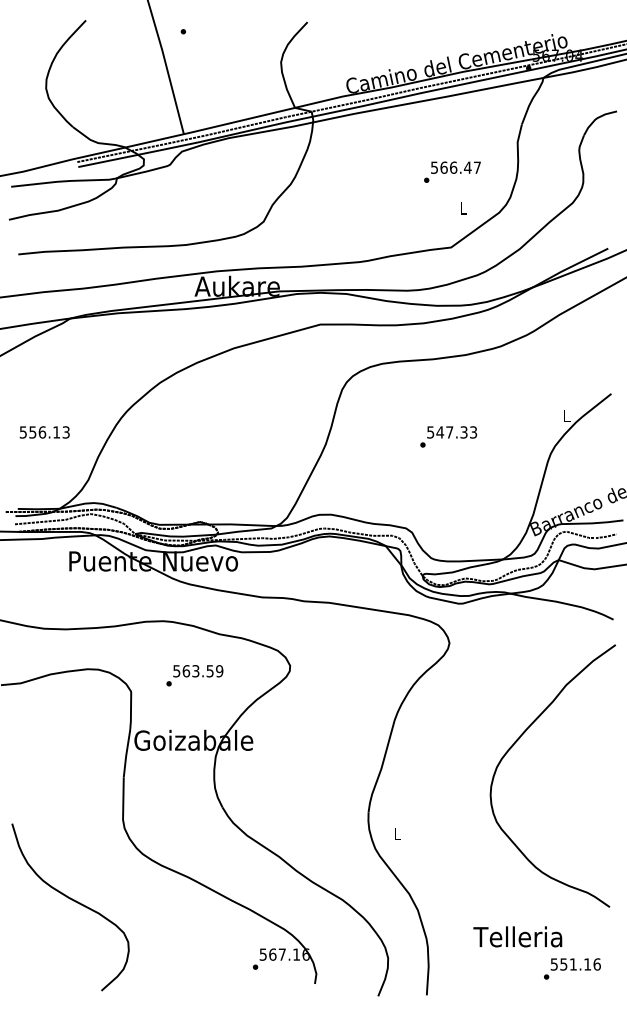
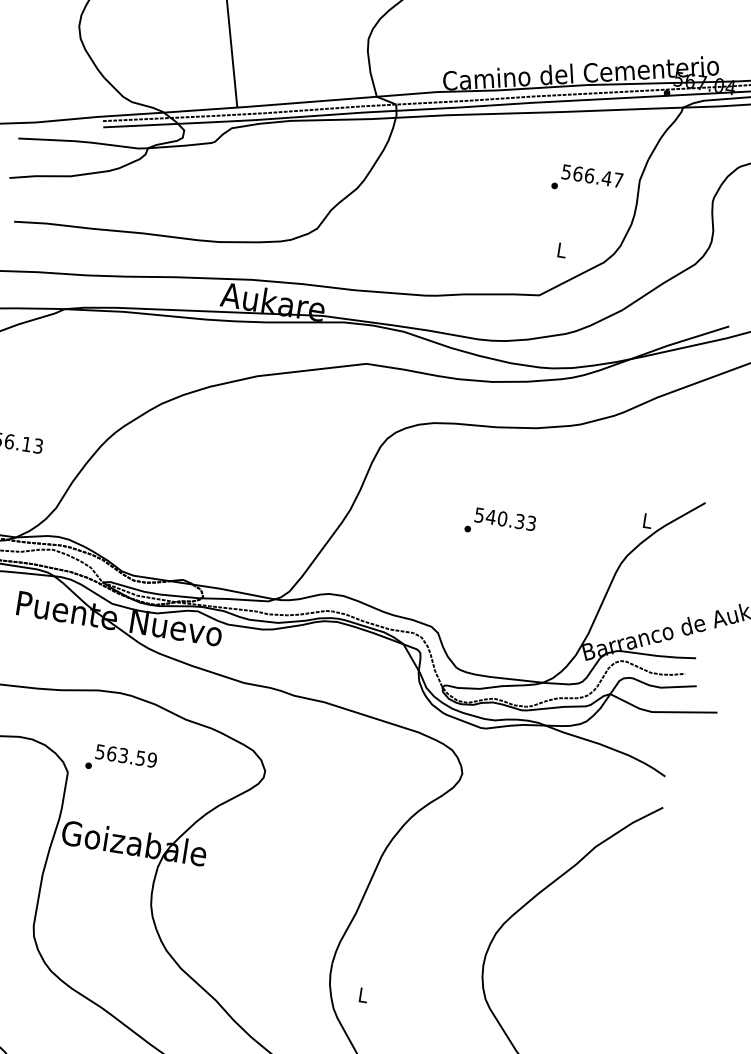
text: (452, 171) -> (587, 180), moved
text: (449, 432) -> (502, 518), 547.33 -> 540.33
text: (194, 675) -> (120, 760), moved

